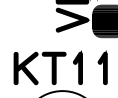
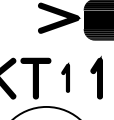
part: (77, 67) -> (65, 77), size x0.7

